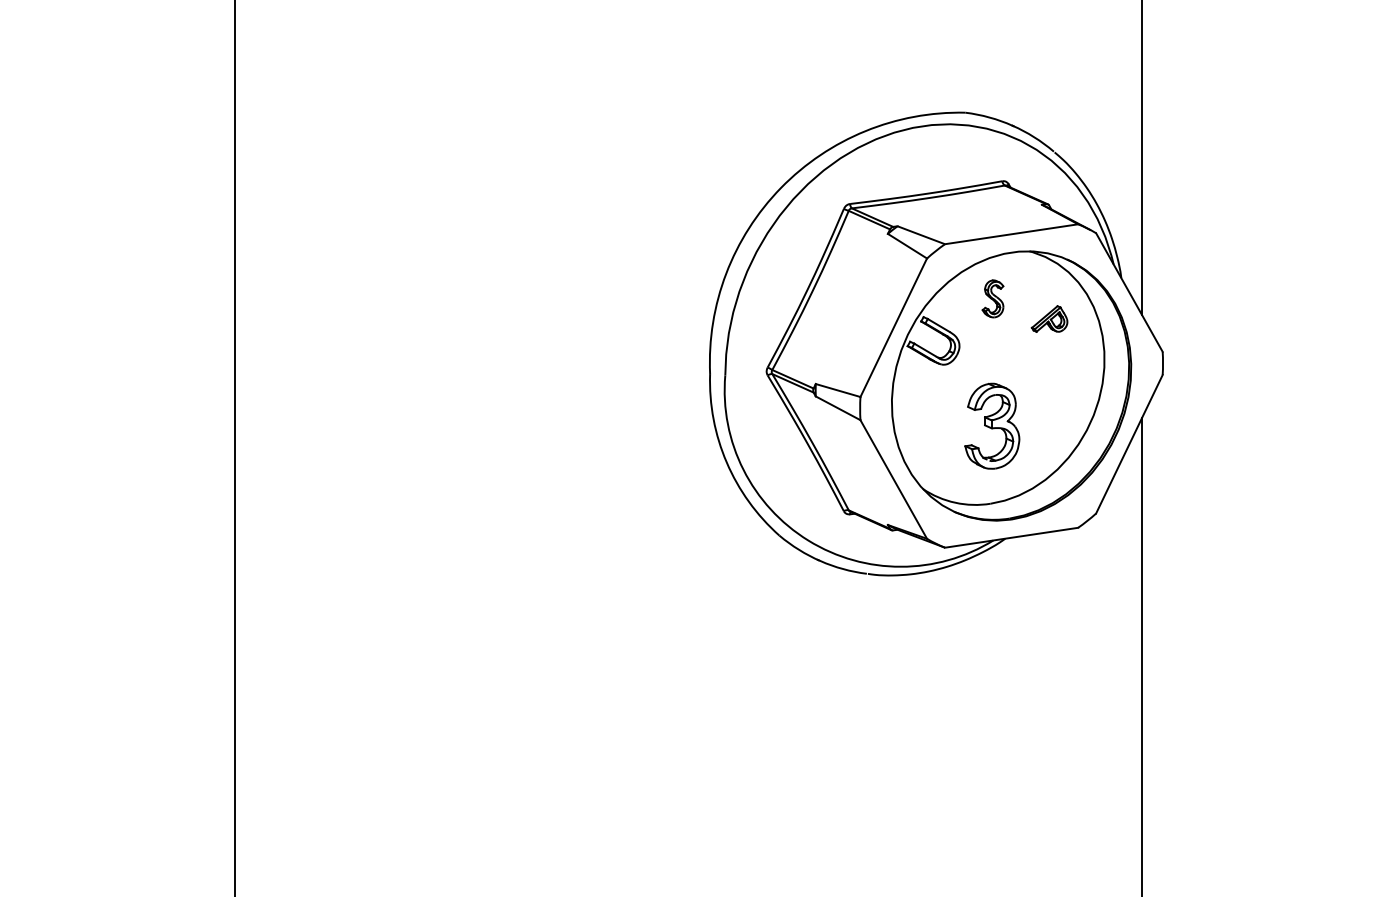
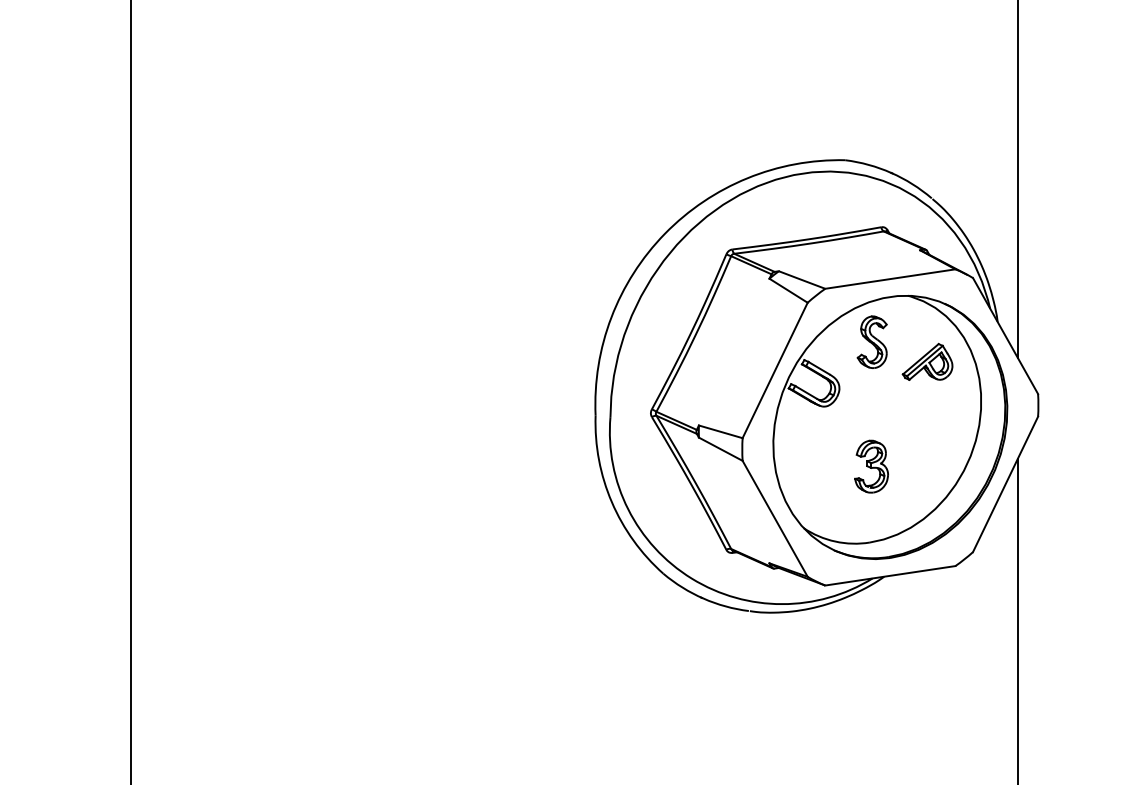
part: (992, 298) -> (871, 341), size x1.43
part: (1049, 318) -> (927, 361), size x1.43
part: (992, 425) -> (871, 466), size x0.62

